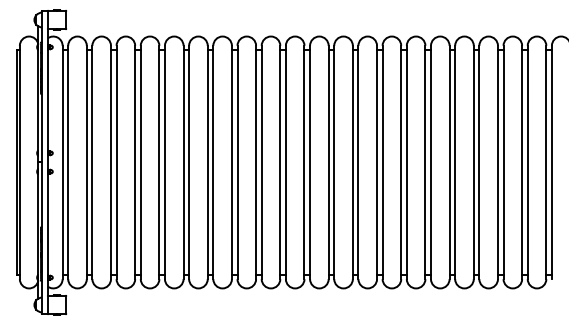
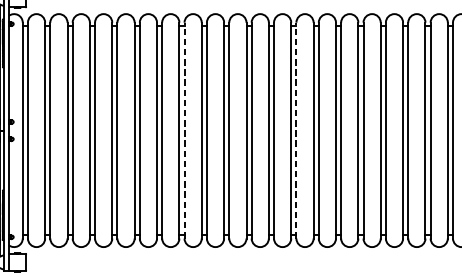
line: (237, 162) -> (184, 130), solid -> dashed
line: (358, 162) -> (296, 130), solid -> dashed

